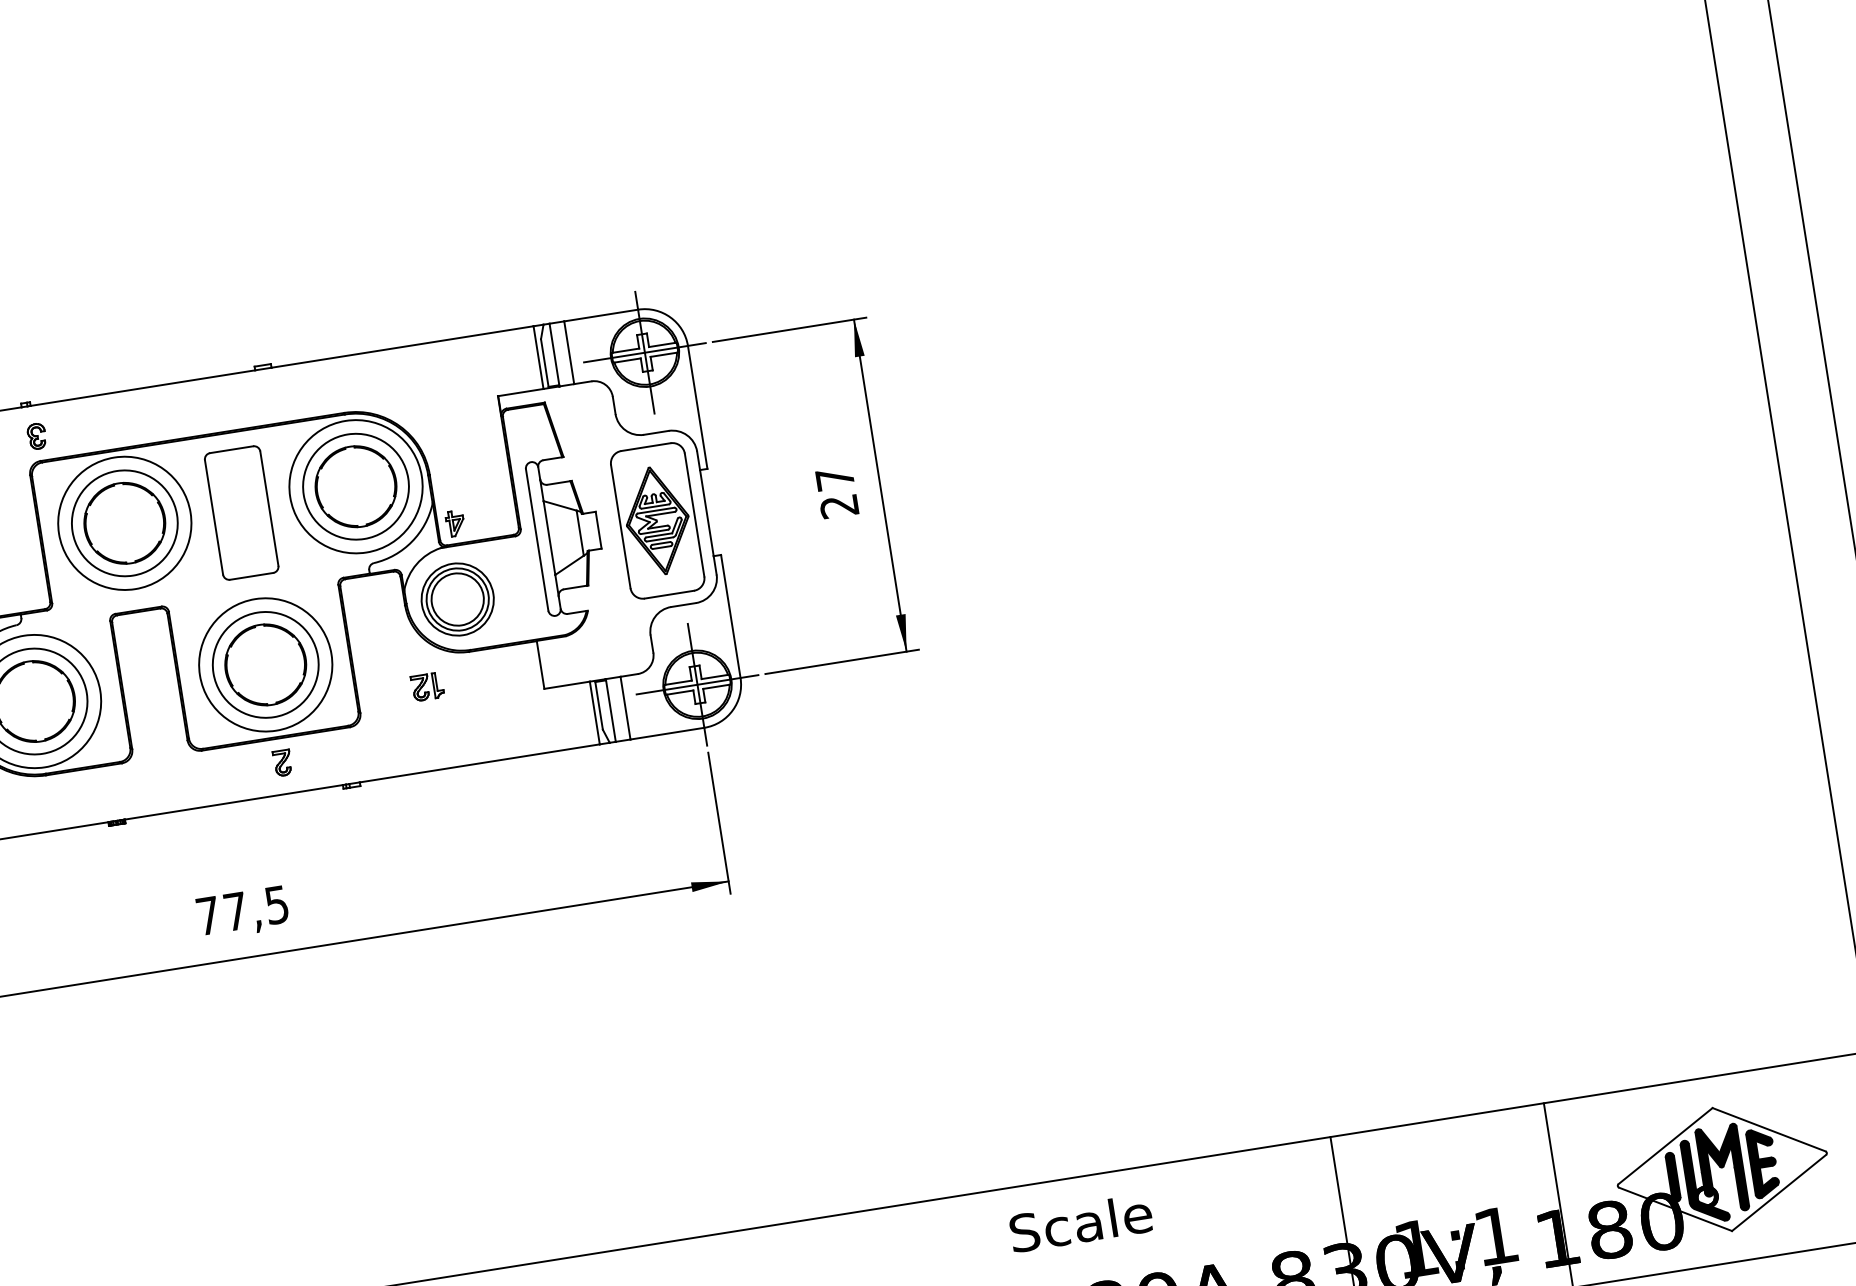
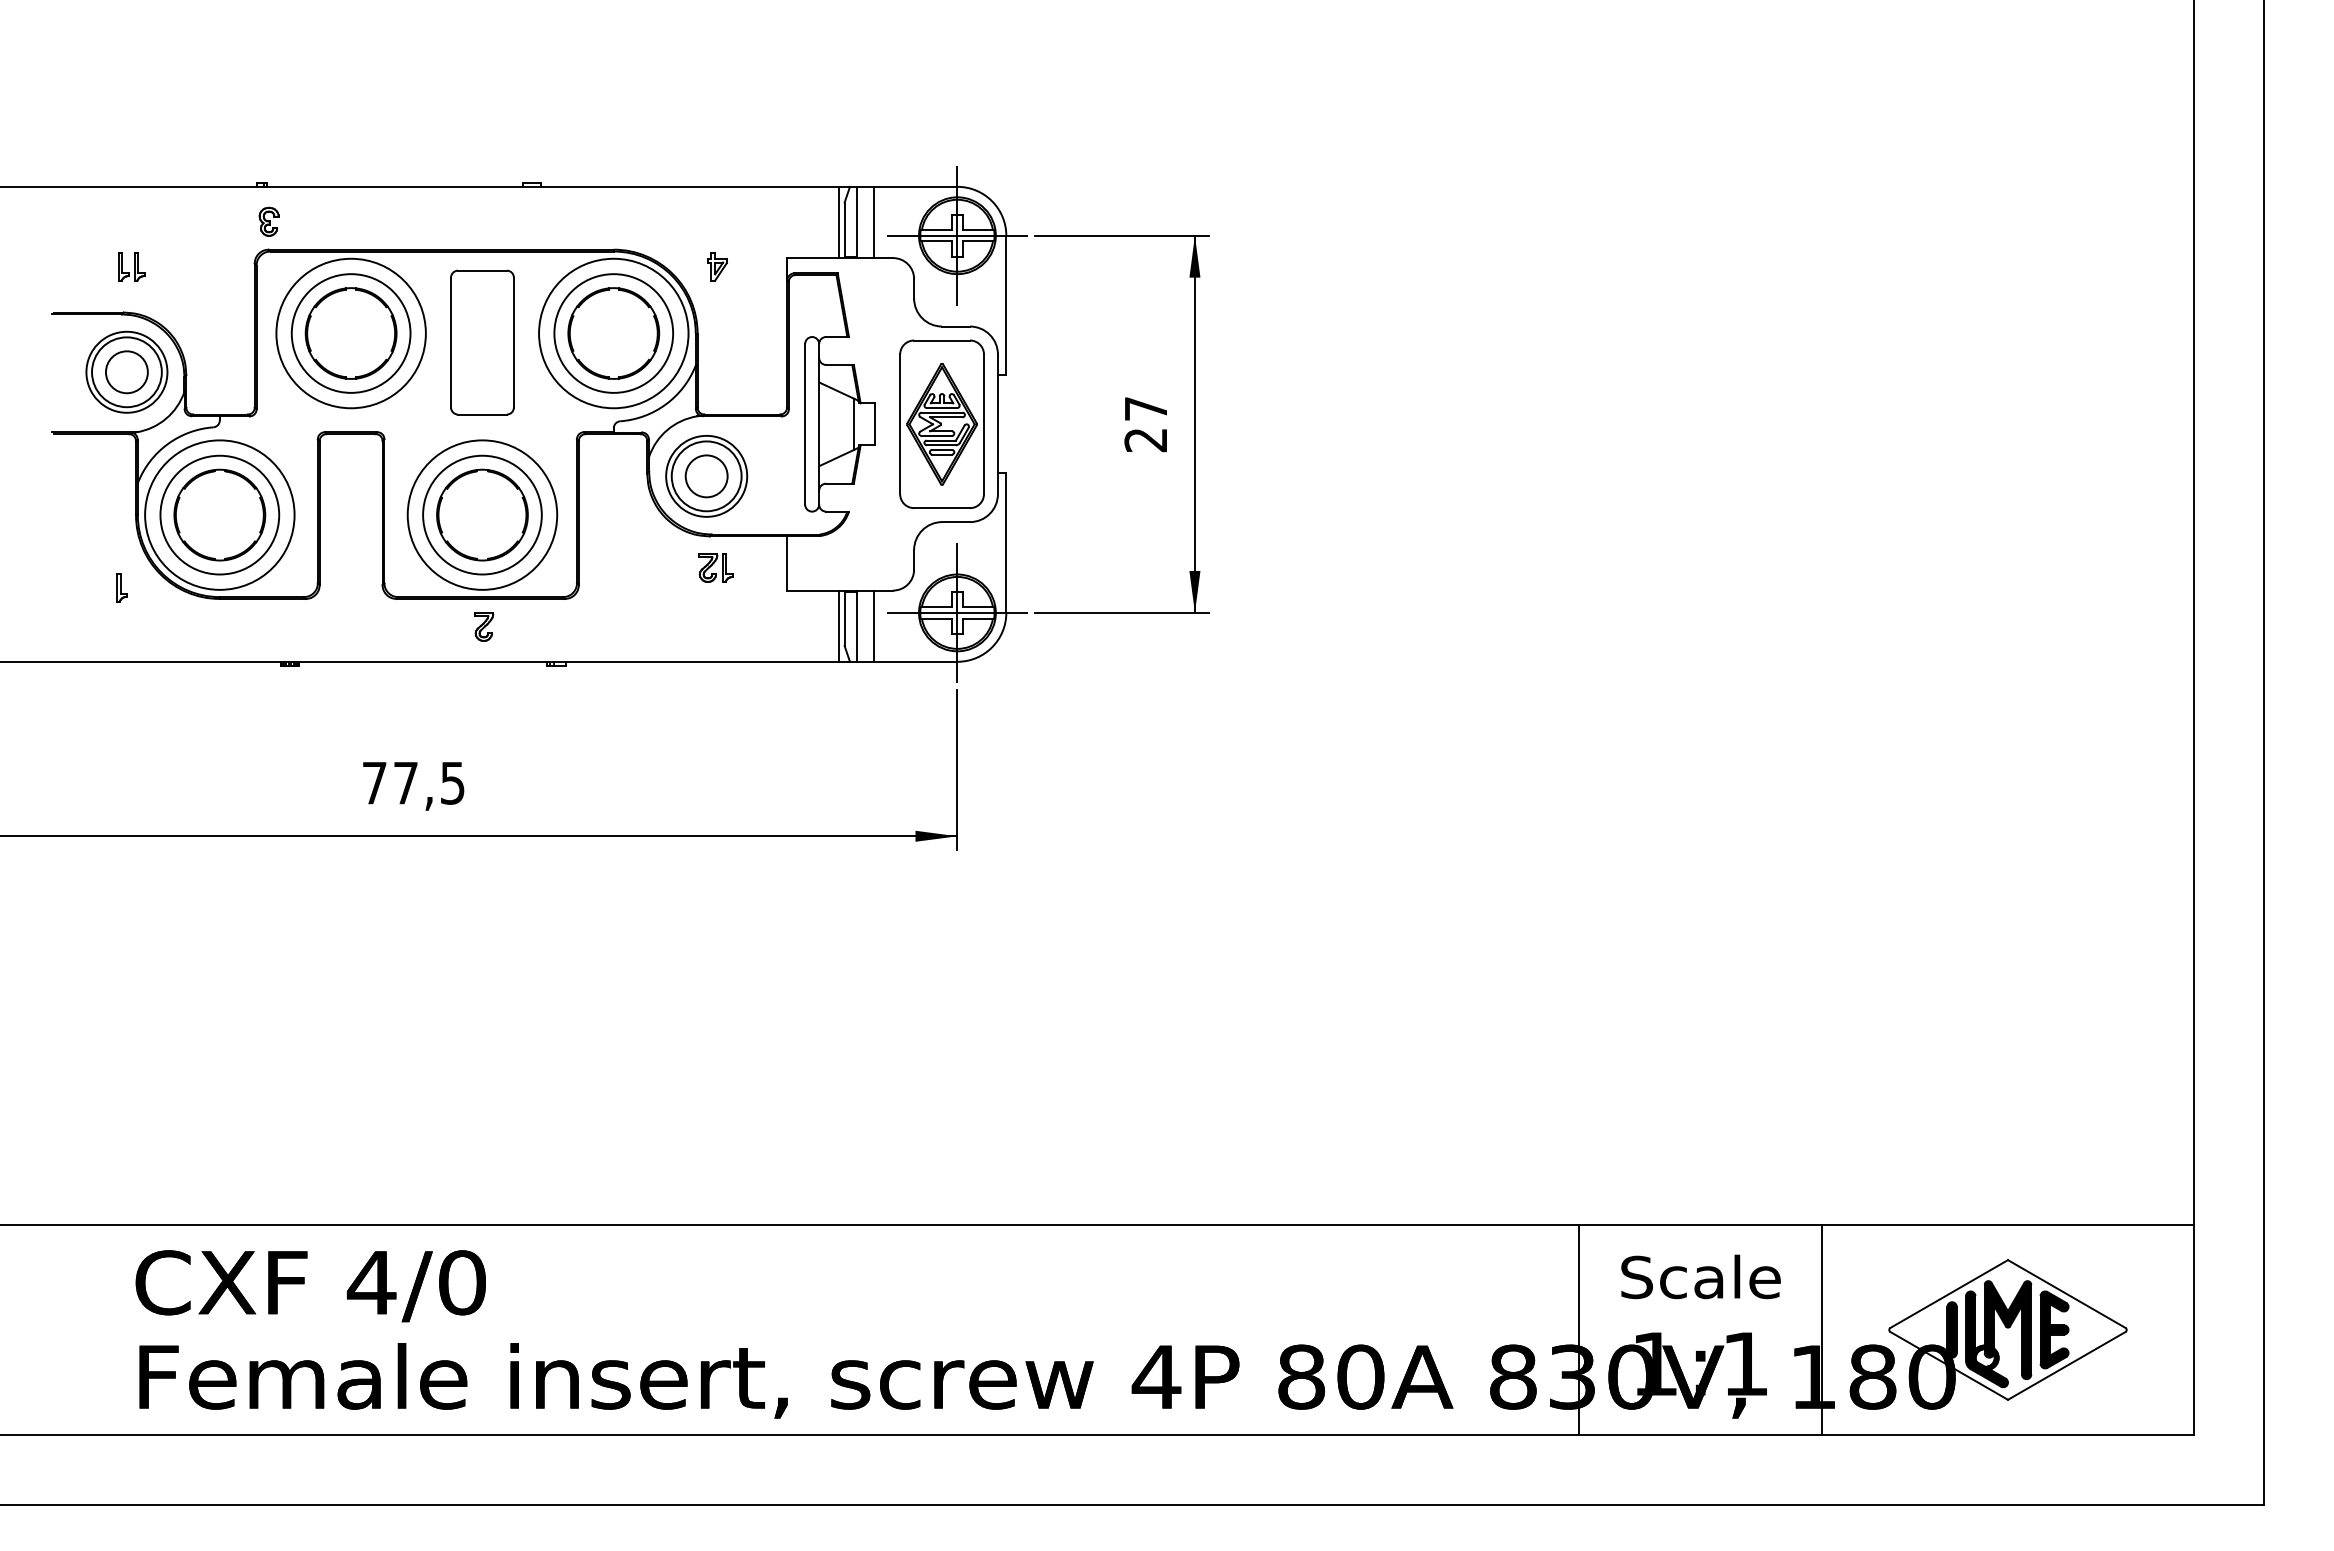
part: (455, 523) -> (717, 266), moved
circle: (457, 599) -> (706, 476), size x0.71
part: (427, 686) -> (715, 567), moved
text: (1080, 1222) -> (1700, 1276), moved

